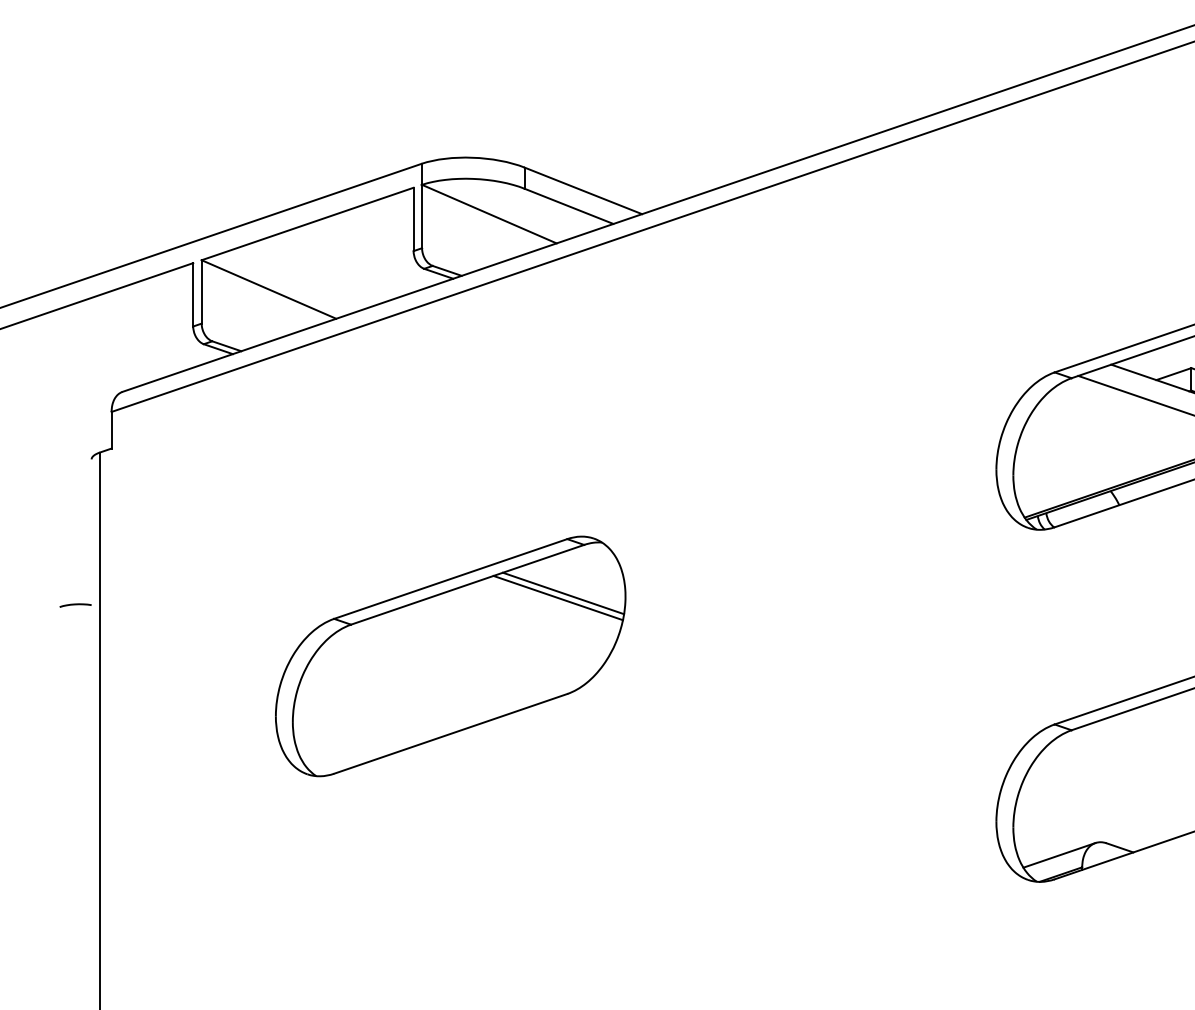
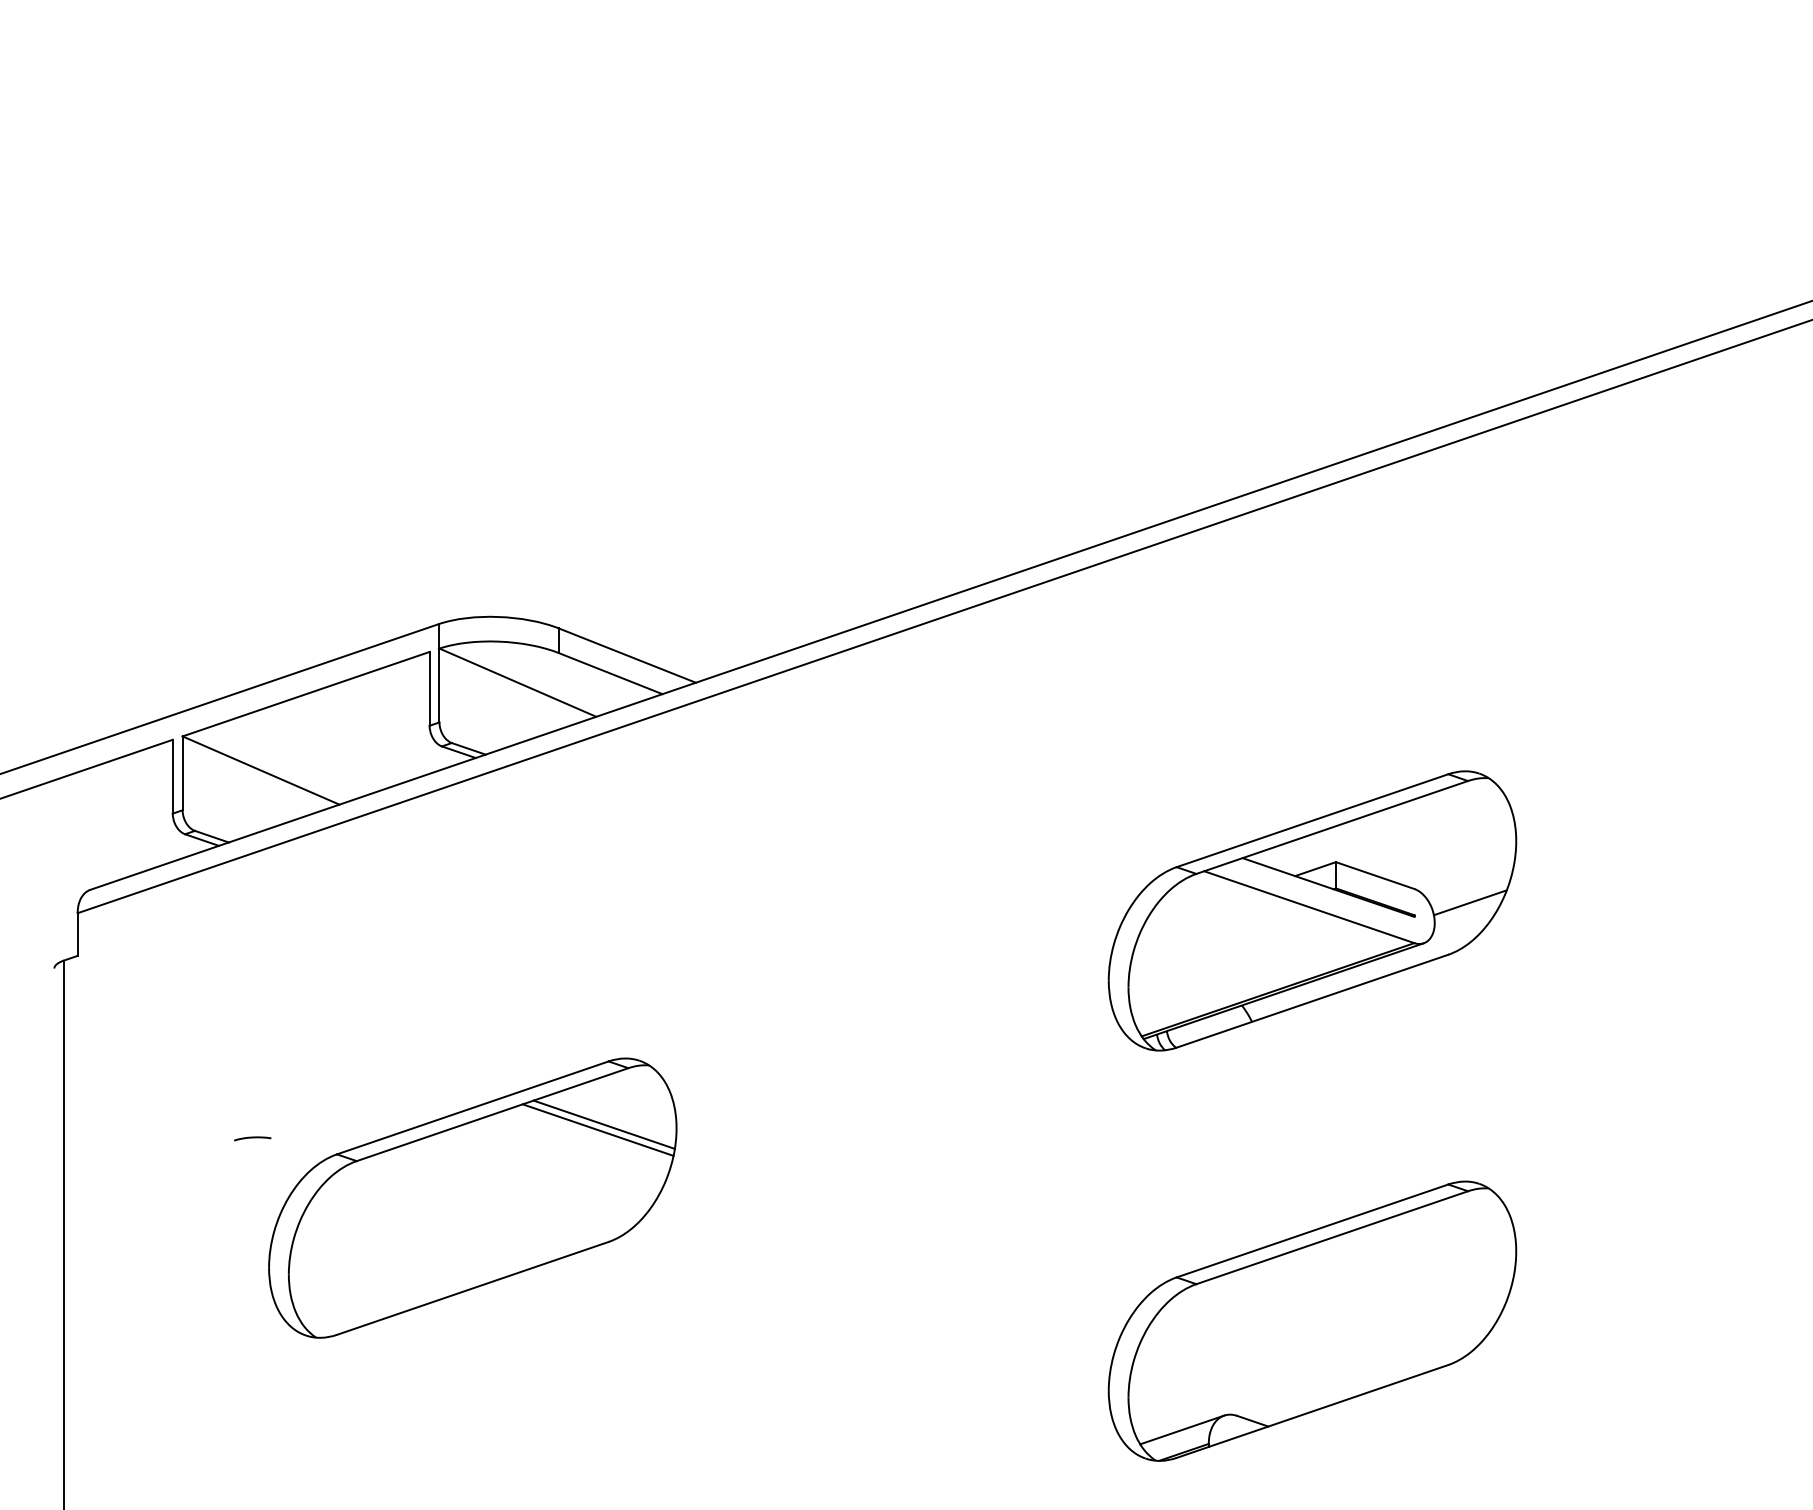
part: (75, 605) -> (252, 1138), moved

